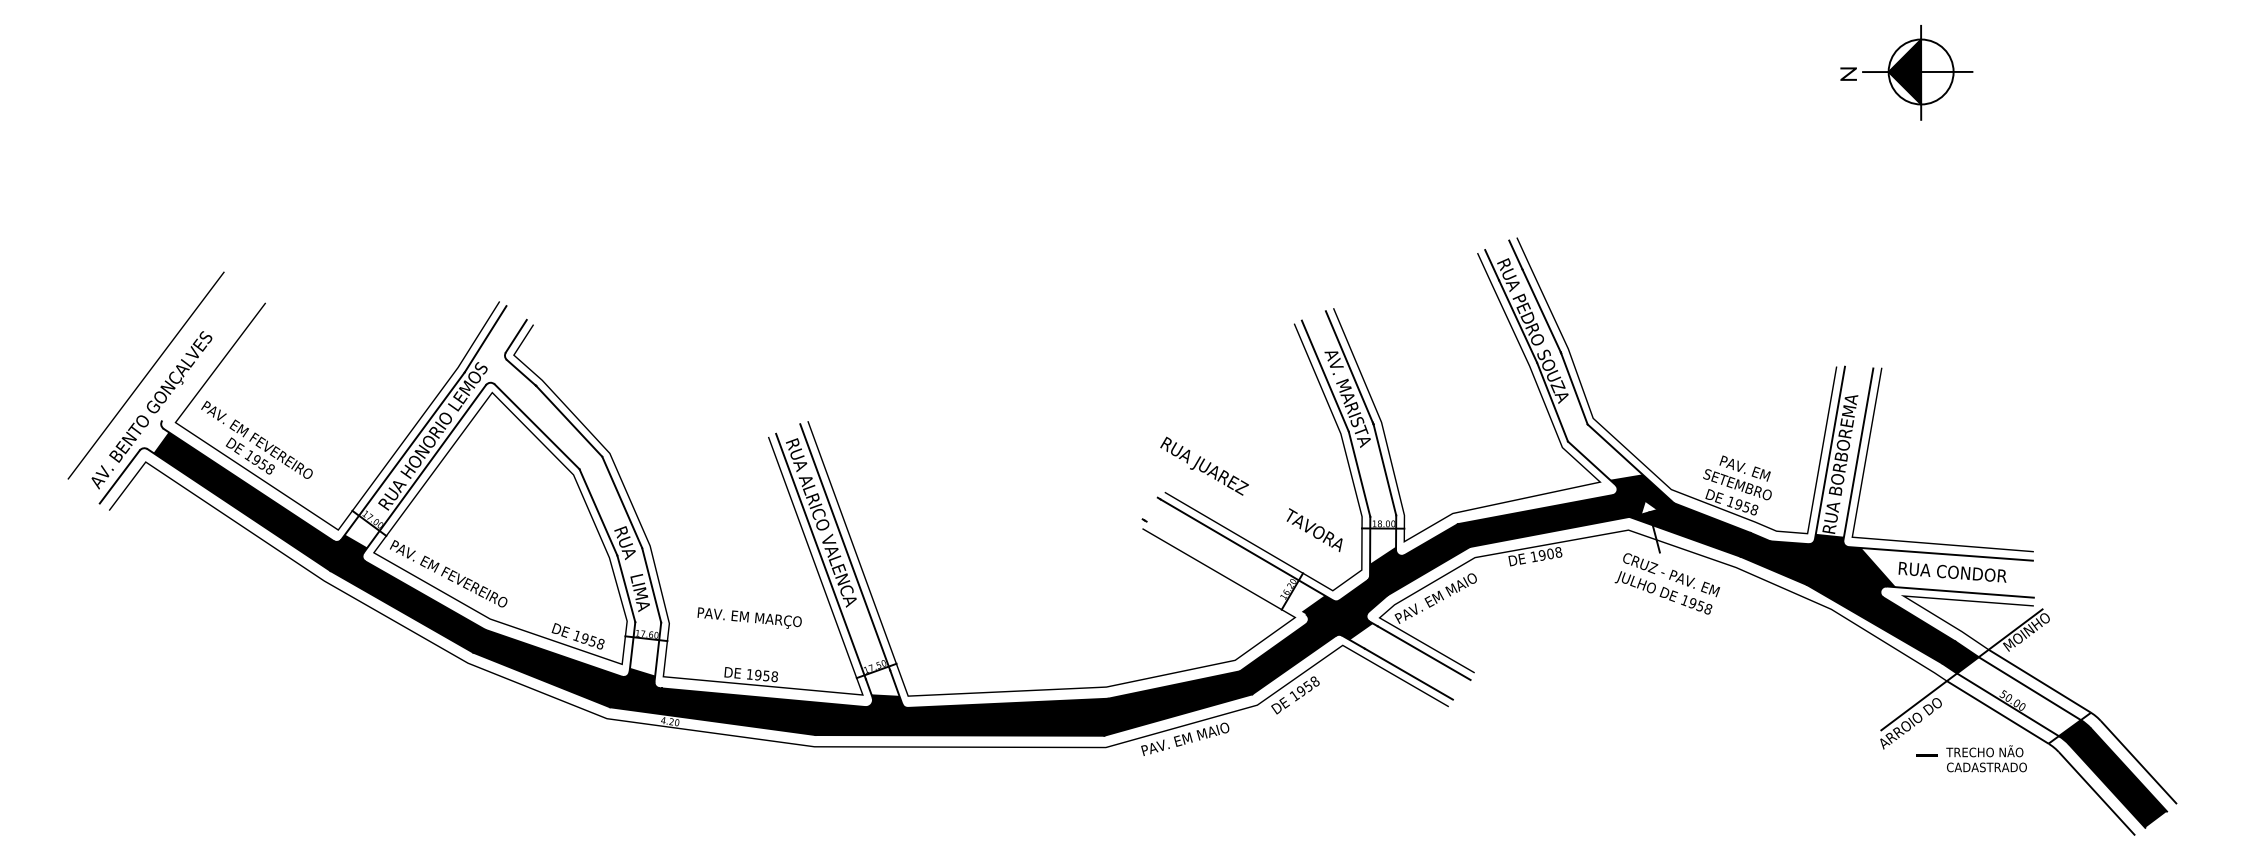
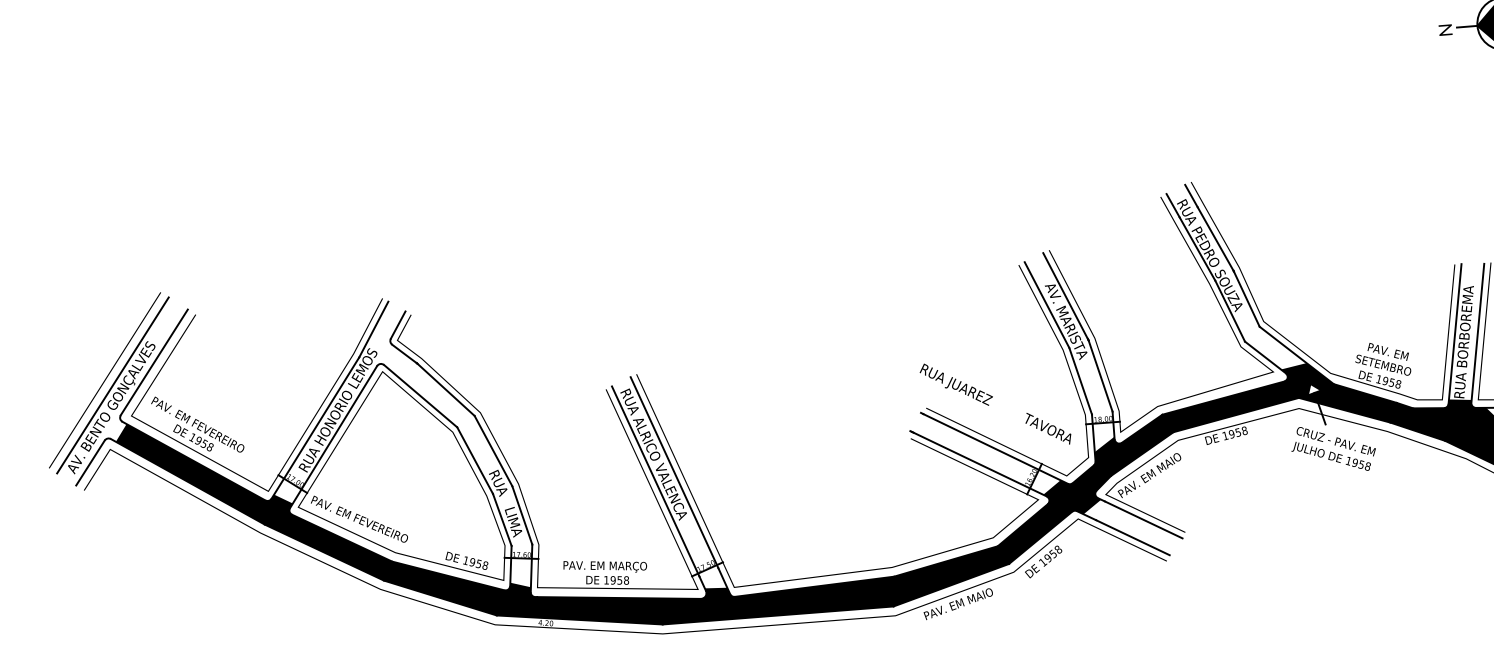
line: (209, 357) -> (154, 361), added
line: (155, 382) -> (112, 385), added
text: (1550, 553) -> (1238, 432), 1908 -> 1958
line: (1225, 567) -> (979, 464), added
text: (749, 617) -> (605, 565), moved

